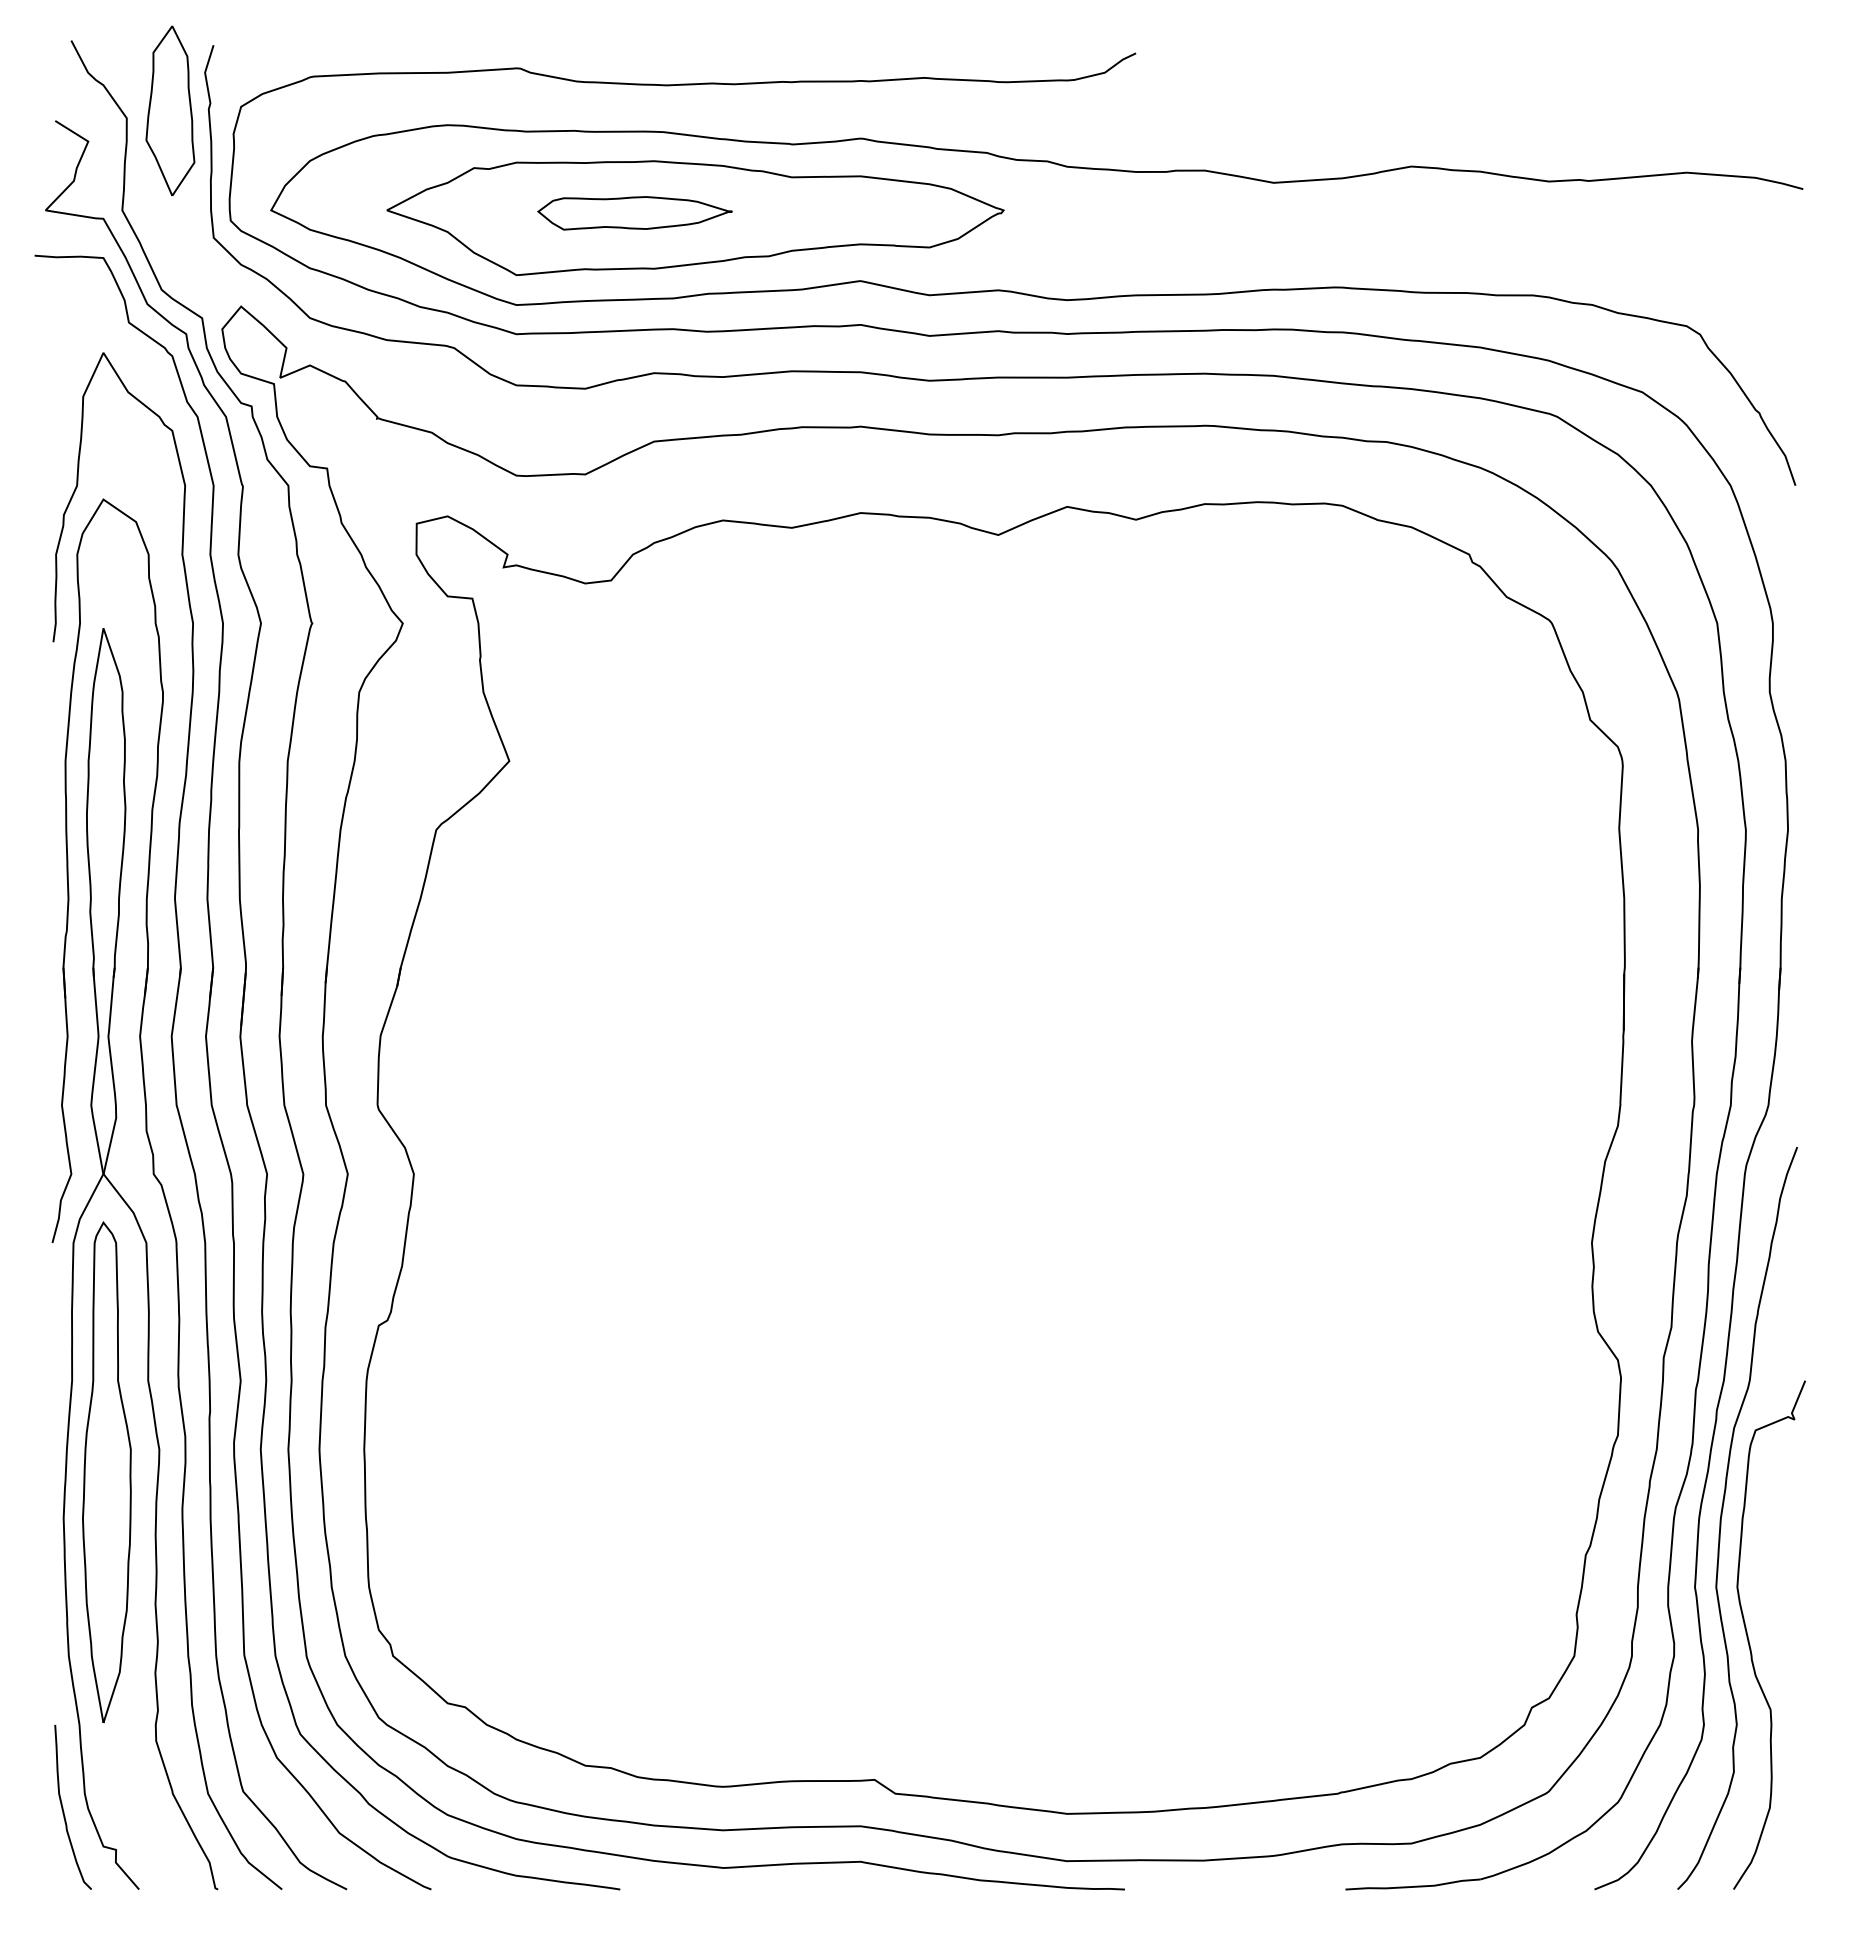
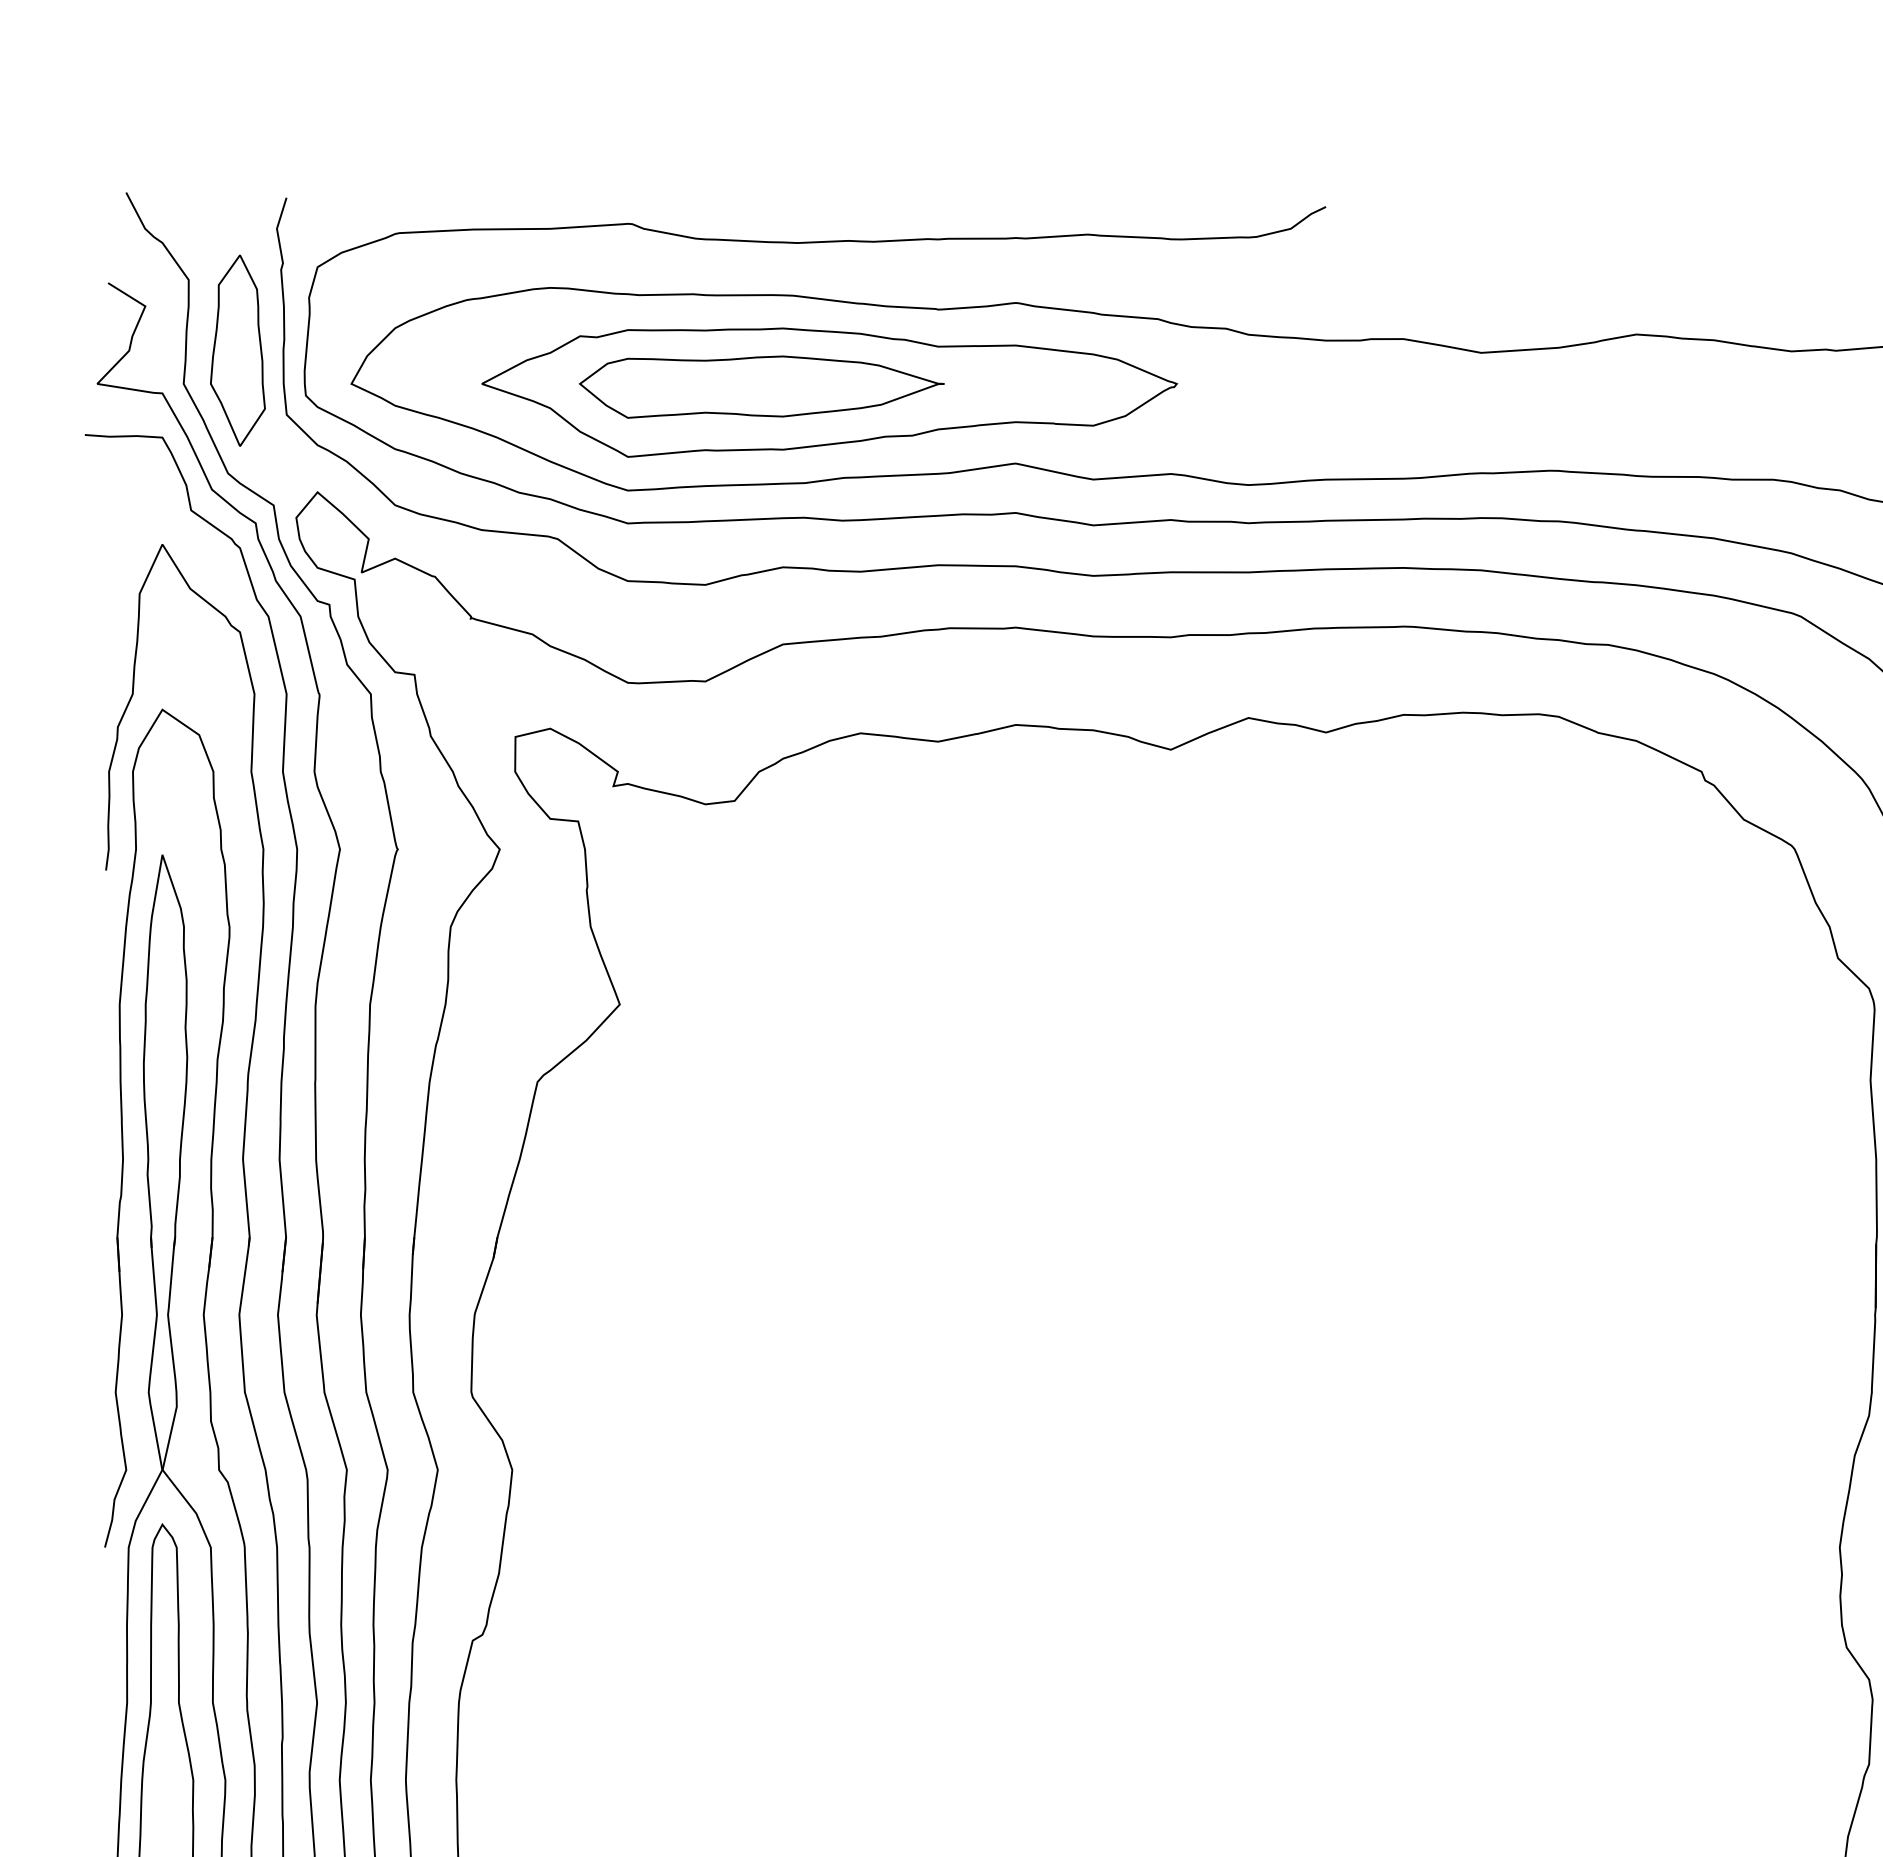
part: (170, 110) -> (237, 350), moved
part: (634, 213) -> (760, 387), size x1.67

